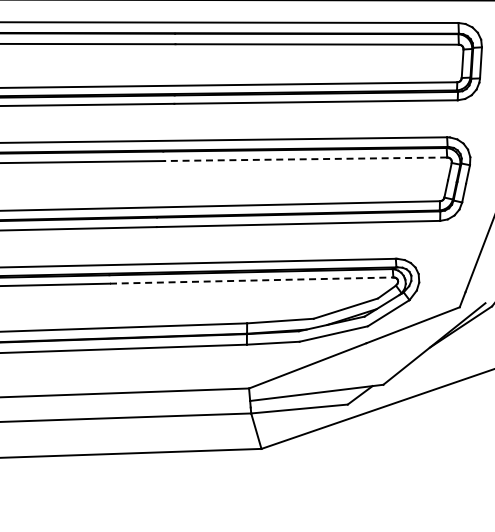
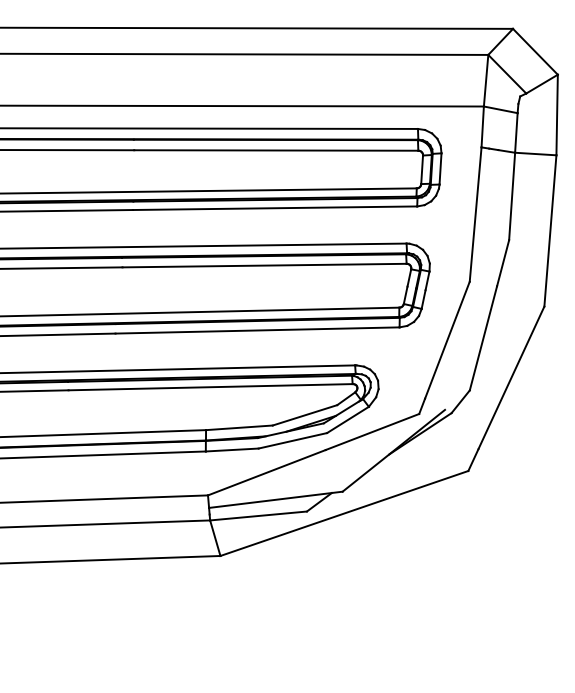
line: (305, 159) -> (264, 265), dashed -> solid
line: (252, 280) -> (211, 387), dashed -> solid

